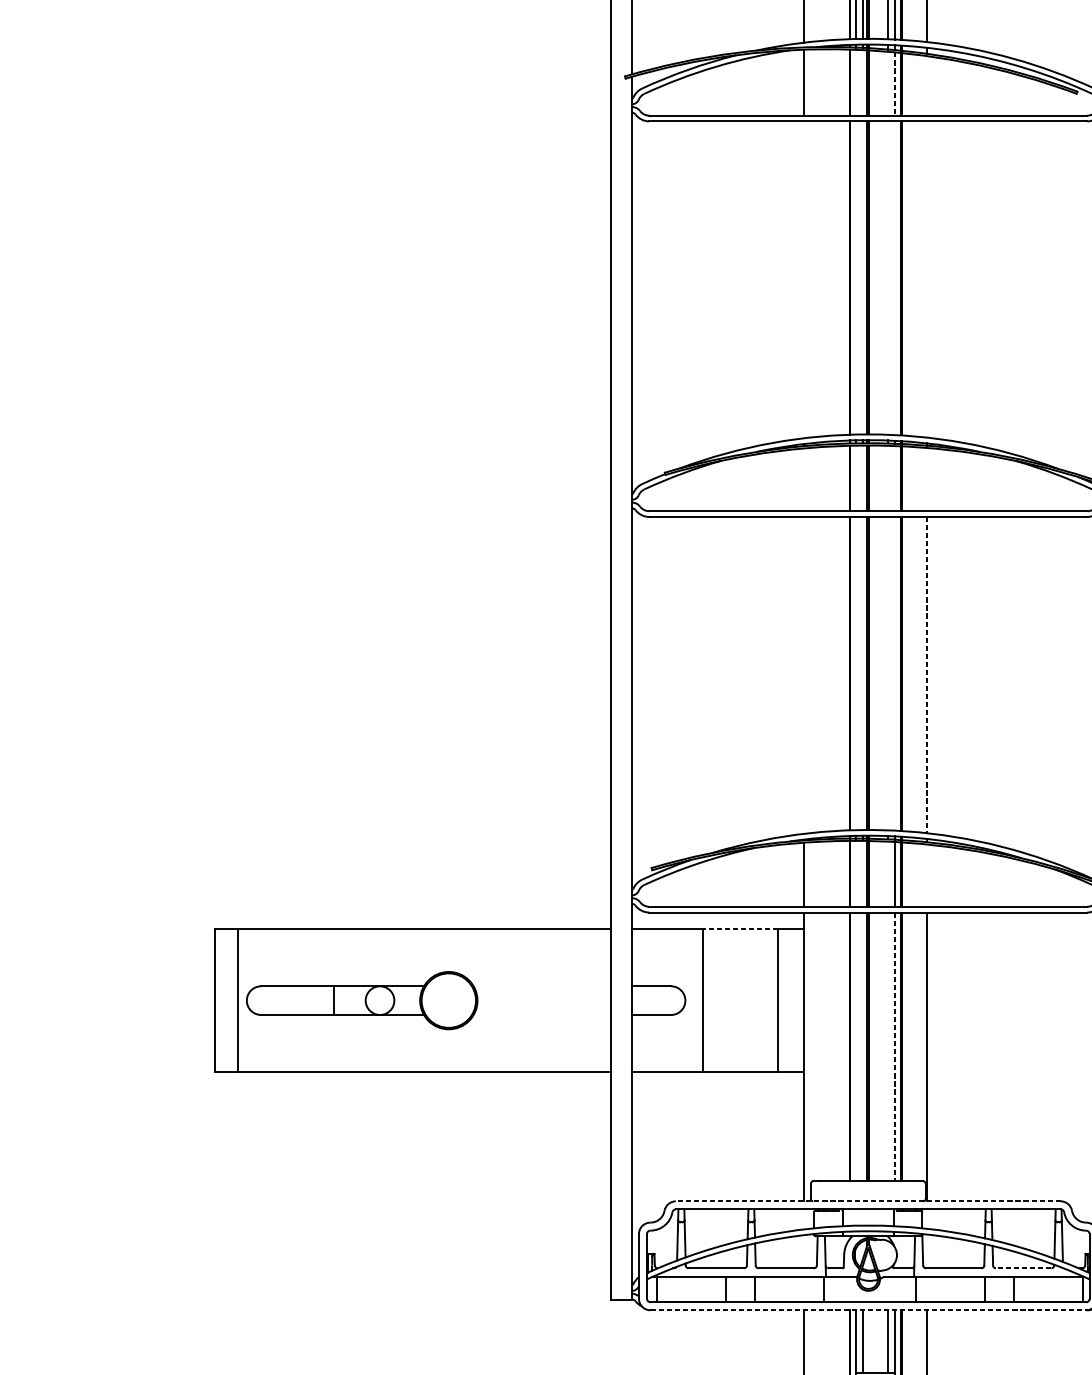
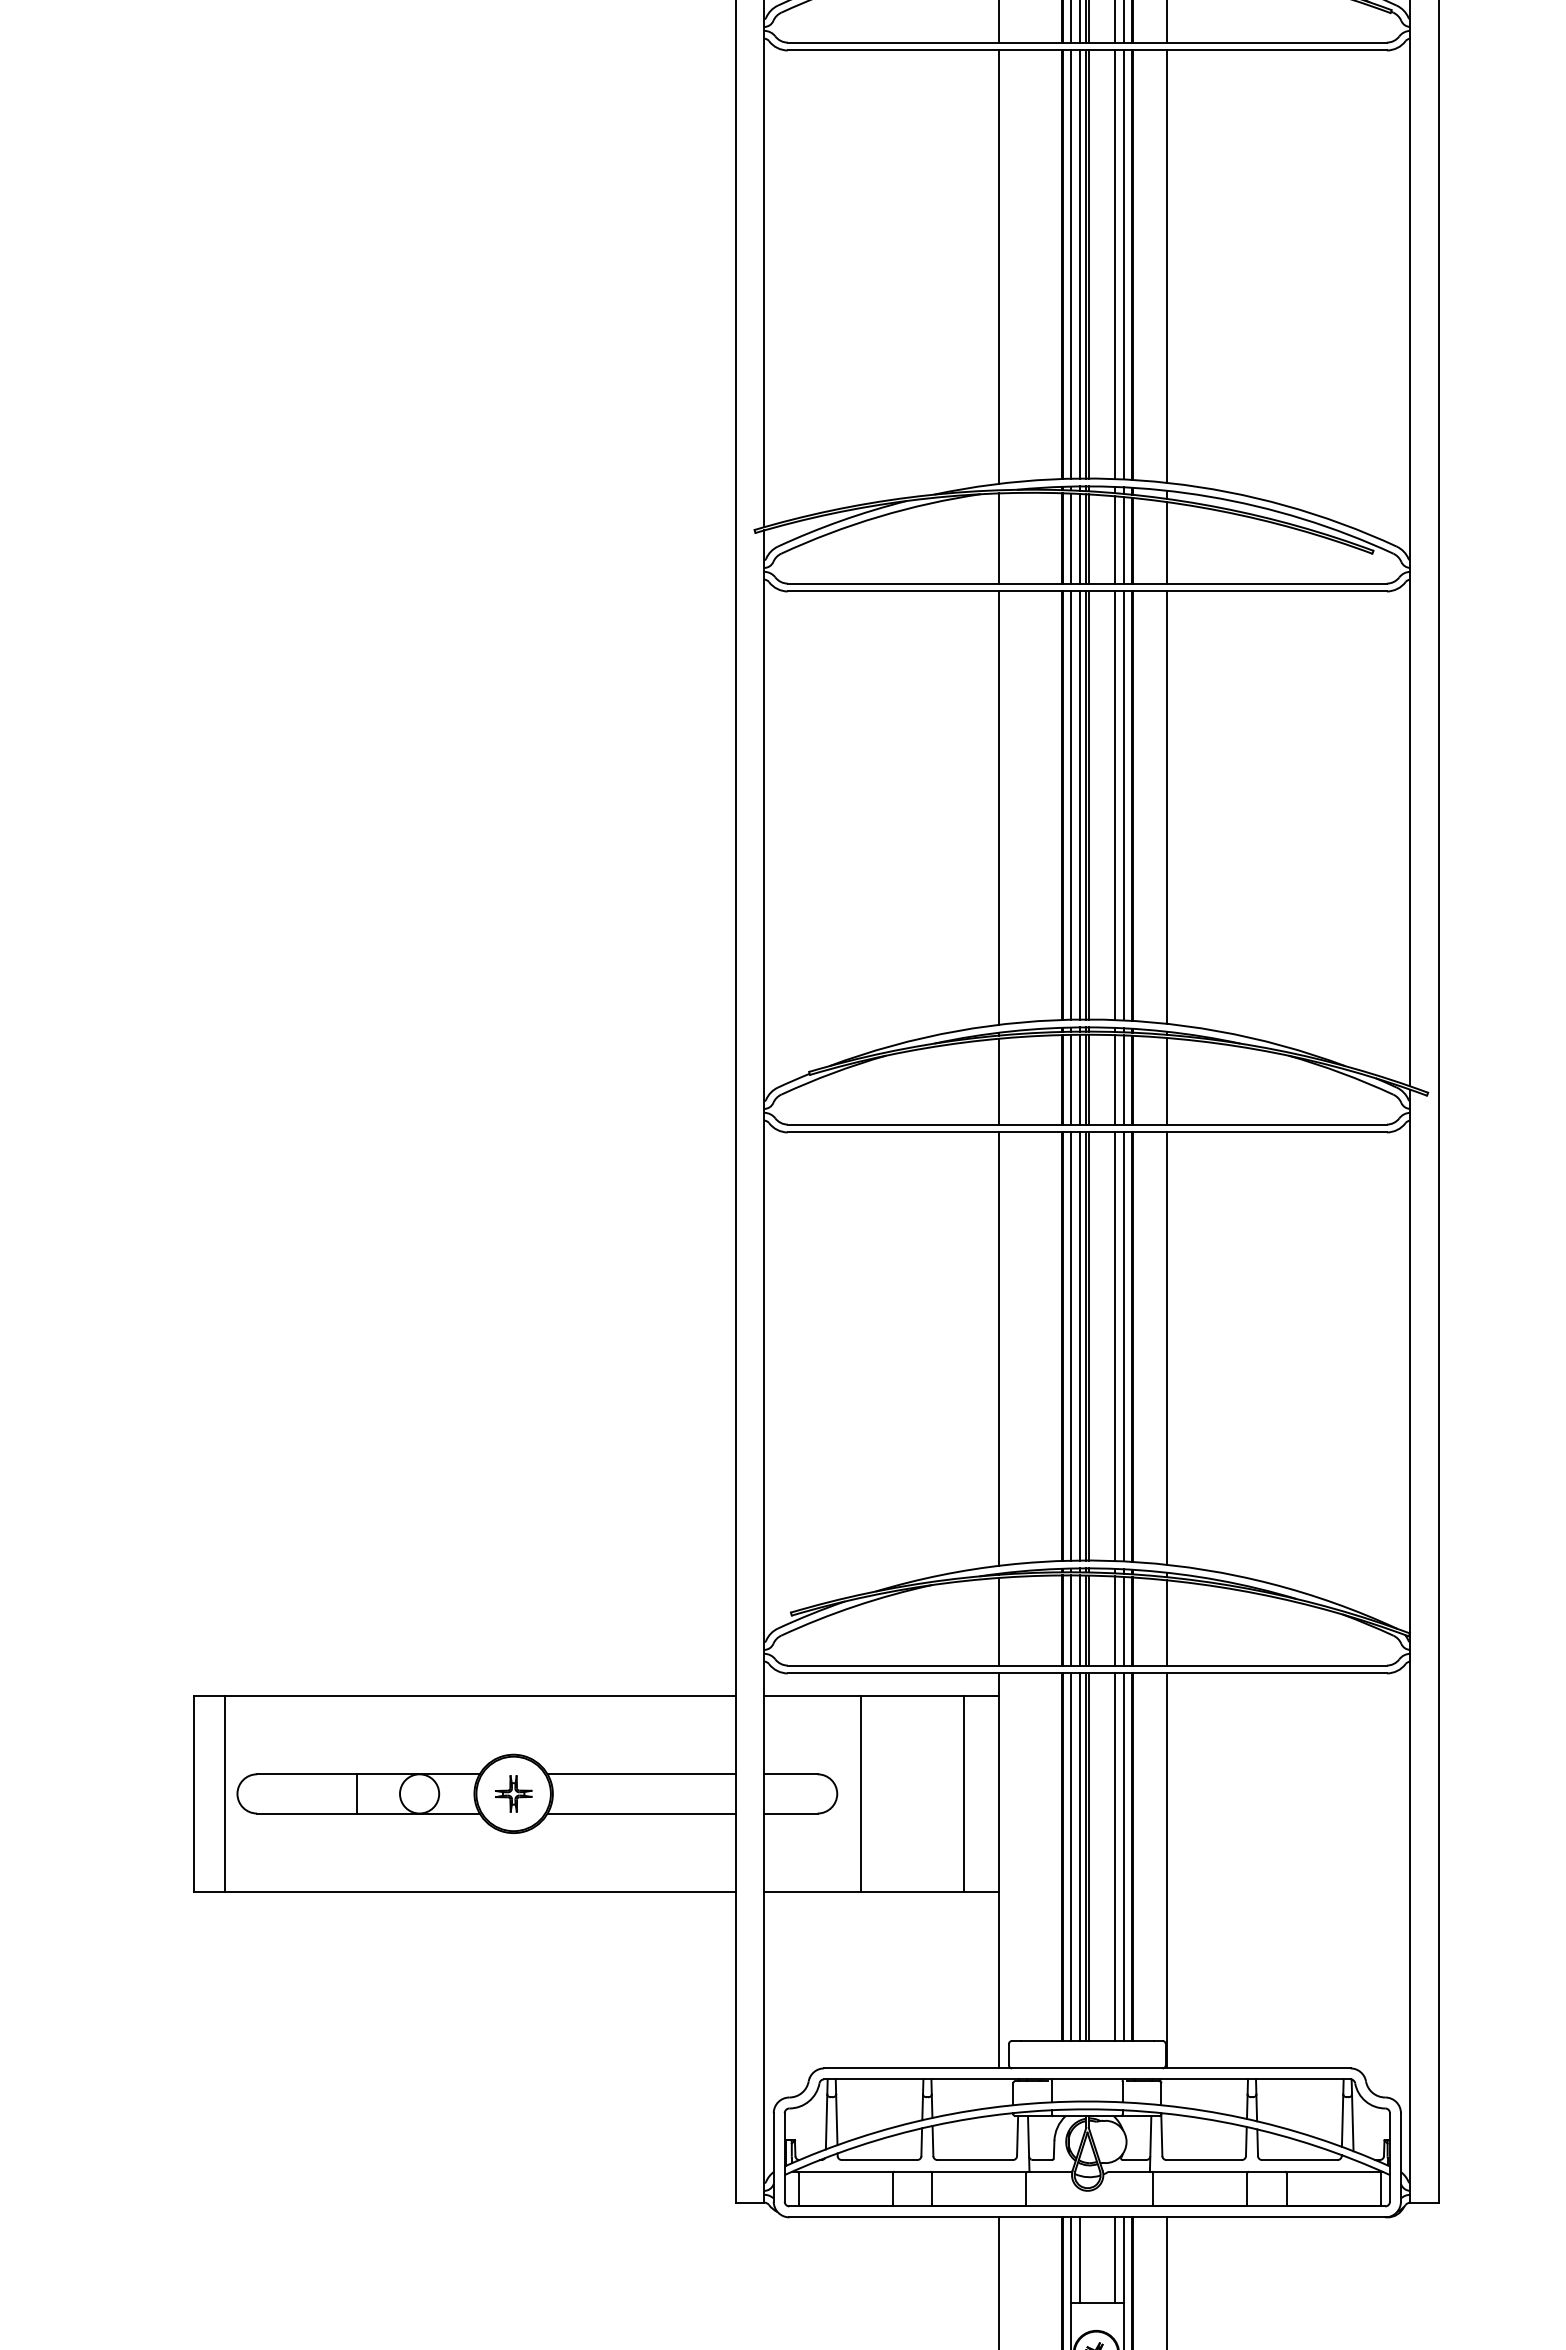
line: (855, 82) -> (1070, 538), added
line: (863, 82) -> (1080, 538), added
line: (888, 83) -> (1114, 539), added
line: (895, 84) -> (1124, 540), dashed -> solid
line: (926, 85) -> (1167, 542), added
line: (855, 277) -> (1070, 805), added
line: (863, 277) -> (1080, 805), added
line: (888, 277) -> (1114, 805), added
line: (895, 277) -> (1124, 805), added
line: (803, 279) -> (998, 807), added
line: (926, 279) -> (1167, 807), added
line: (855, 478) -> (1070, 1079), added
line: (863, 478) -> (1080, 1079), added
line: (888, 478) -> (1114, 1079), added
line: (895, 478) -> (1124, 1079), added
line: (926, 478) -> (1167, 1080), added
line: (803, 479) -> (998, 1081), added
line: (855, 673) -> (1070, 1346), added
line: (863, 673) -> (1080, 1346), added
line: (888, 673) -> (1114, 1346), added
line: (895, 673) -> (1124, 1346), added
line: (803, 674) -> (998, 1348), added
line: (926, 675) -> (1167, 1349), dashed -> solid
line: (855, 873) -> (1070, 1620), added
line: (863, 873) -> (1080, 1620), added
line: (888, 873) -> (1114, 1620), added
line: (926, 875) -> (1167, 1622), added
line: (740, 928) -> (912, 1695), dashed -> solid
line: (542, 986) -> (641, 1774), added
part: (448, 1000) -> (513, 1793), added
line: (542, 1014) -> (641, 1813), added
line: (855, 1046) -> (1070, 1856), added
line: (863, 1046) -> (1080, 1856), added
line: (888, 1046) -> (1114, 1856), added
line: (895, 1047) -> (1124, 1857), dashed -> solid
line: (867, 1201) -> (1086, 2068), dashed -> solid
line: (1023, 1267) -> (1299, 2159), dashed -> solid
line: (868, 1310) -> (1087, 2217), dashed -> solid

